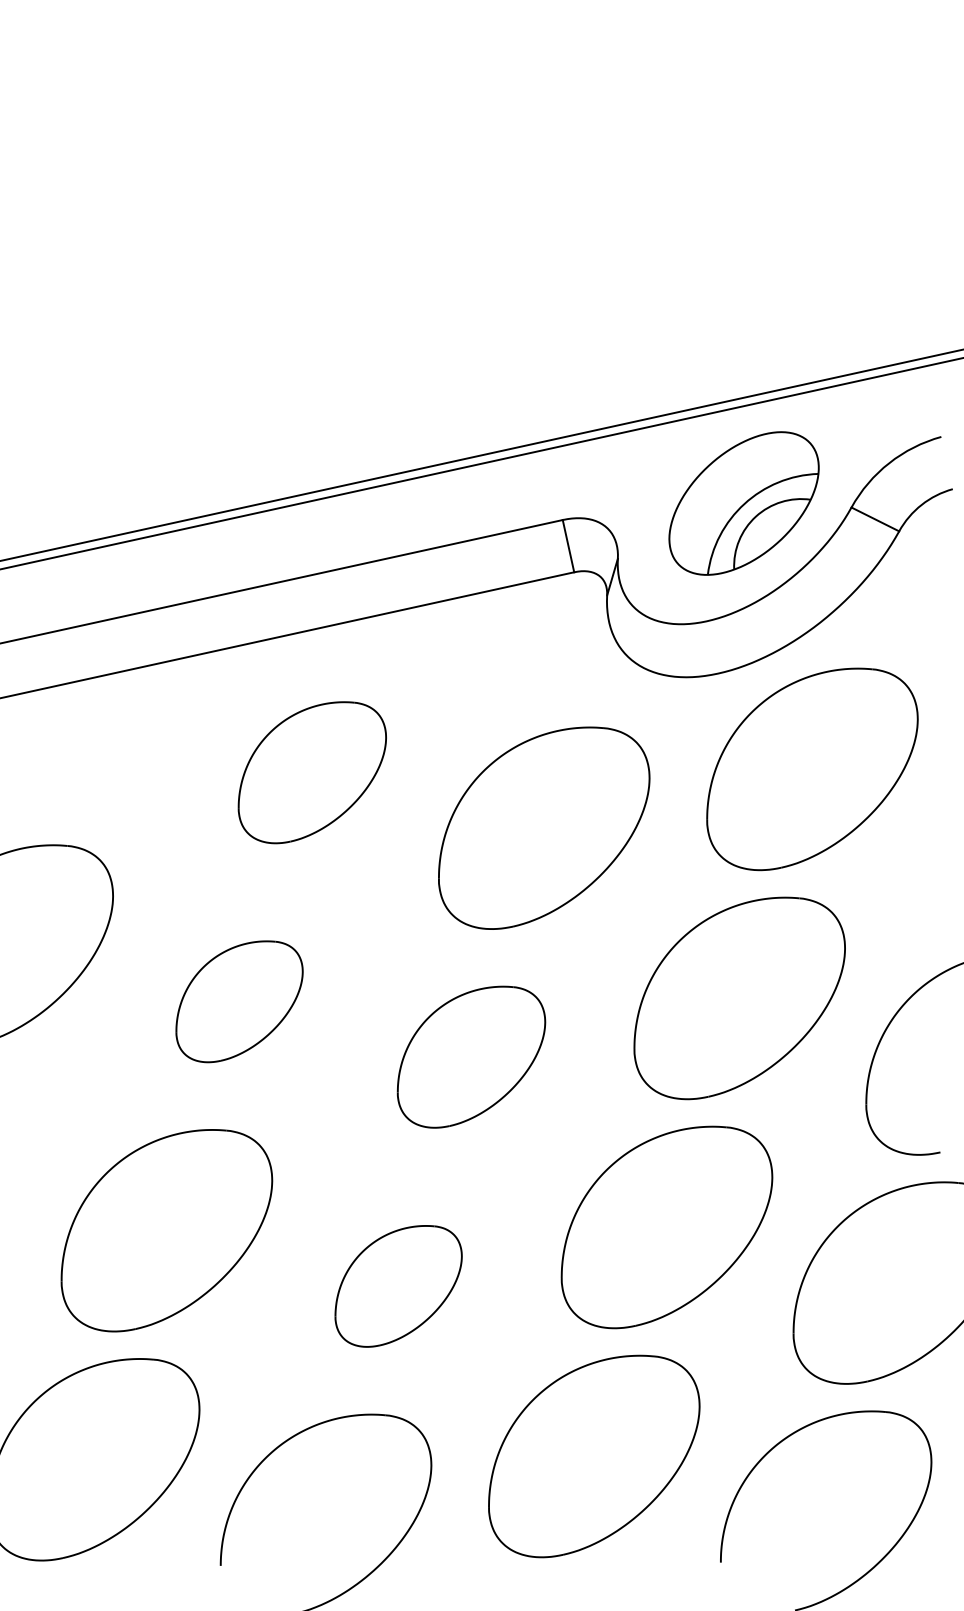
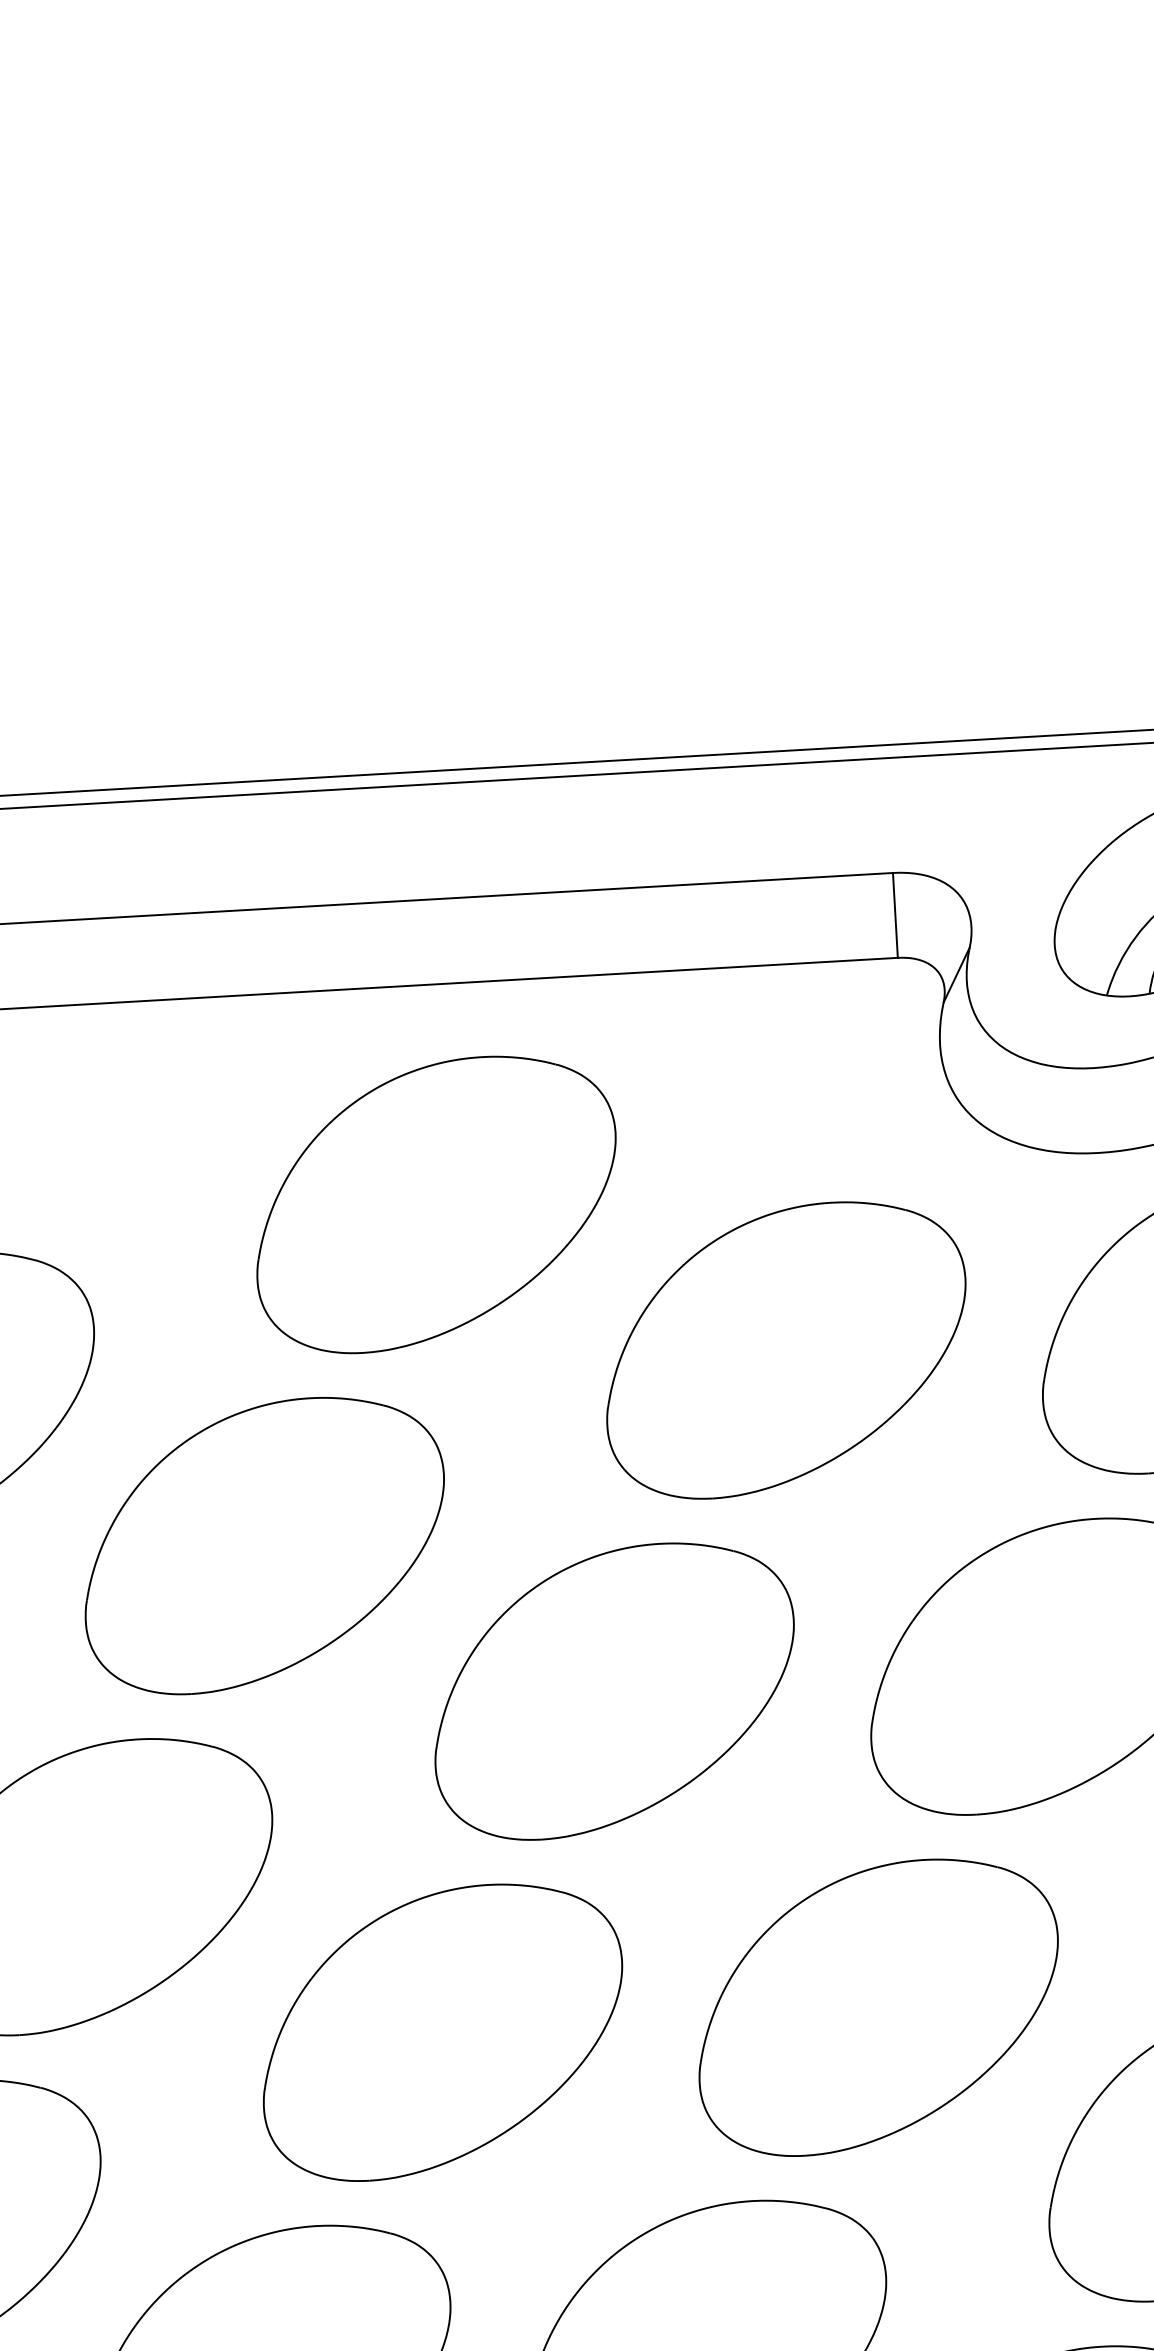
part: (312, 772) -> (436, 1206), size x1.43
part: (239, 1001) -> (264, 1547), size x1.67
part: (471, 1056) -> (614, 1691), size x1.43
part: (398, 1286) -> (442, 2034), size x1.67

